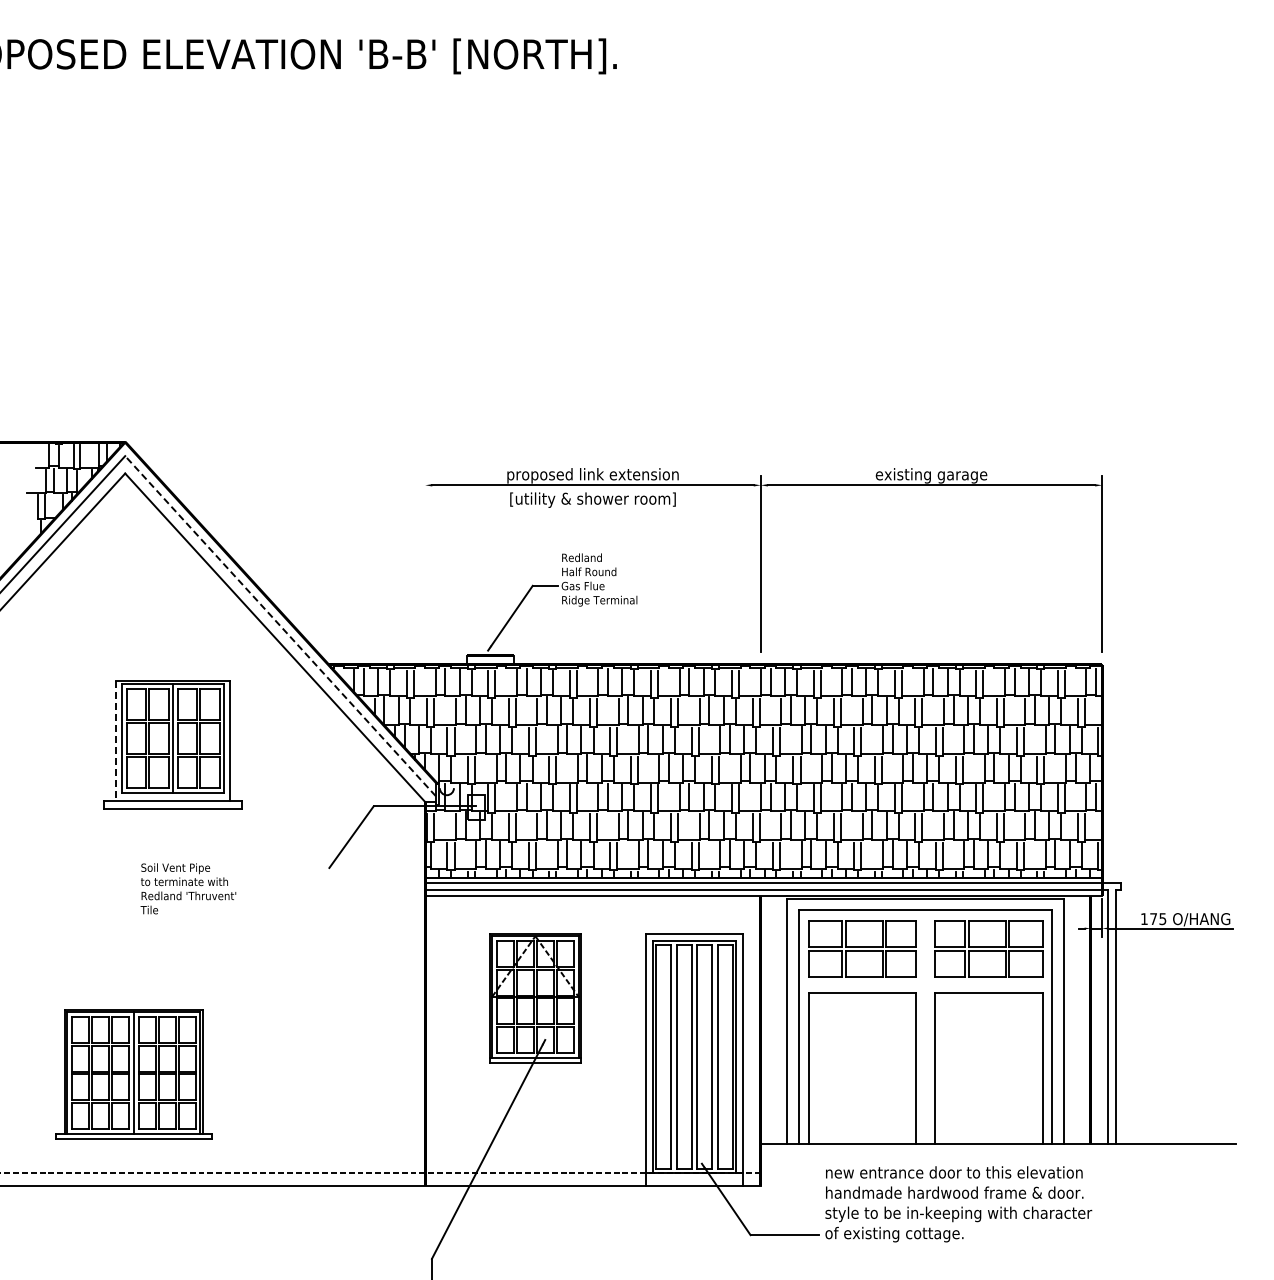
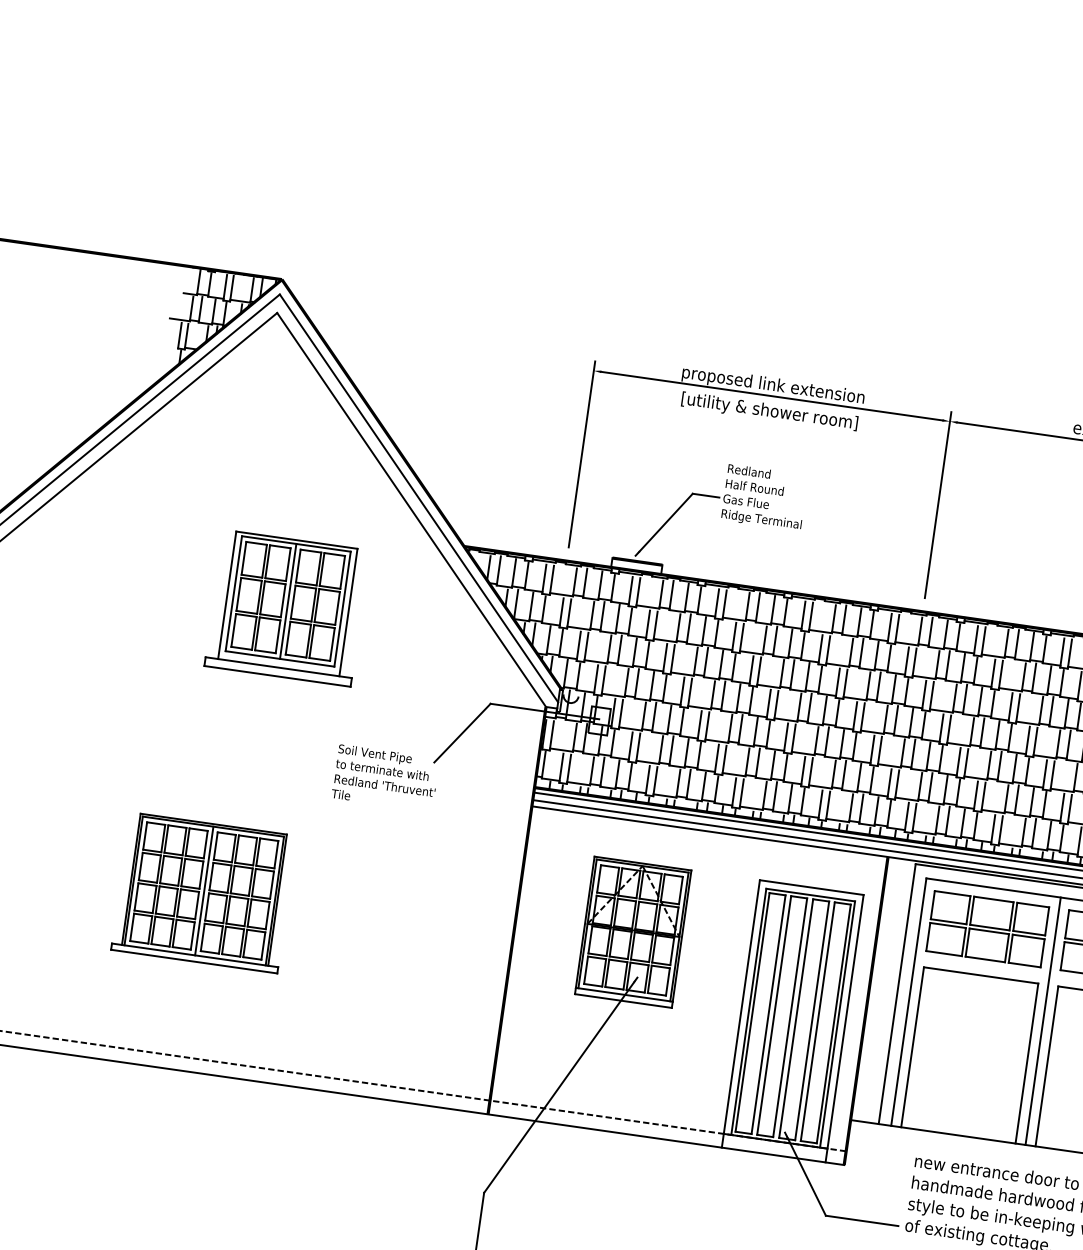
line: (425, 563) -> (582, 453), added
line: (280, 625) -> (419, 497), dashed -> solid
line: (116, 741) -> (227, 596), dashed -> solid
text: (188, 888) -> (385, 777), moved
line: (925, 1026) -> (1043, 1020), added
part: (133, 1074) -> (203, 892), moved

